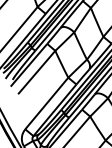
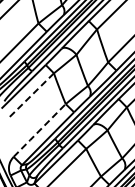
line: (36, 72) -> (31, 95), solid -> dashed
line: (46, 104) -> (39, 131), solid -> dashed

